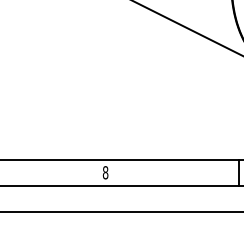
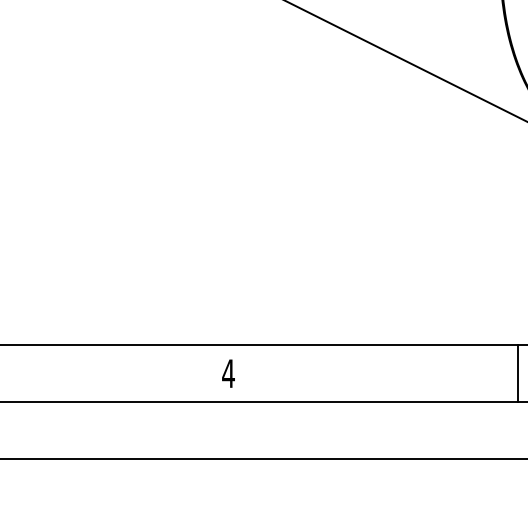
text: (105, 172) -> (228, 373), 8 -> 4

